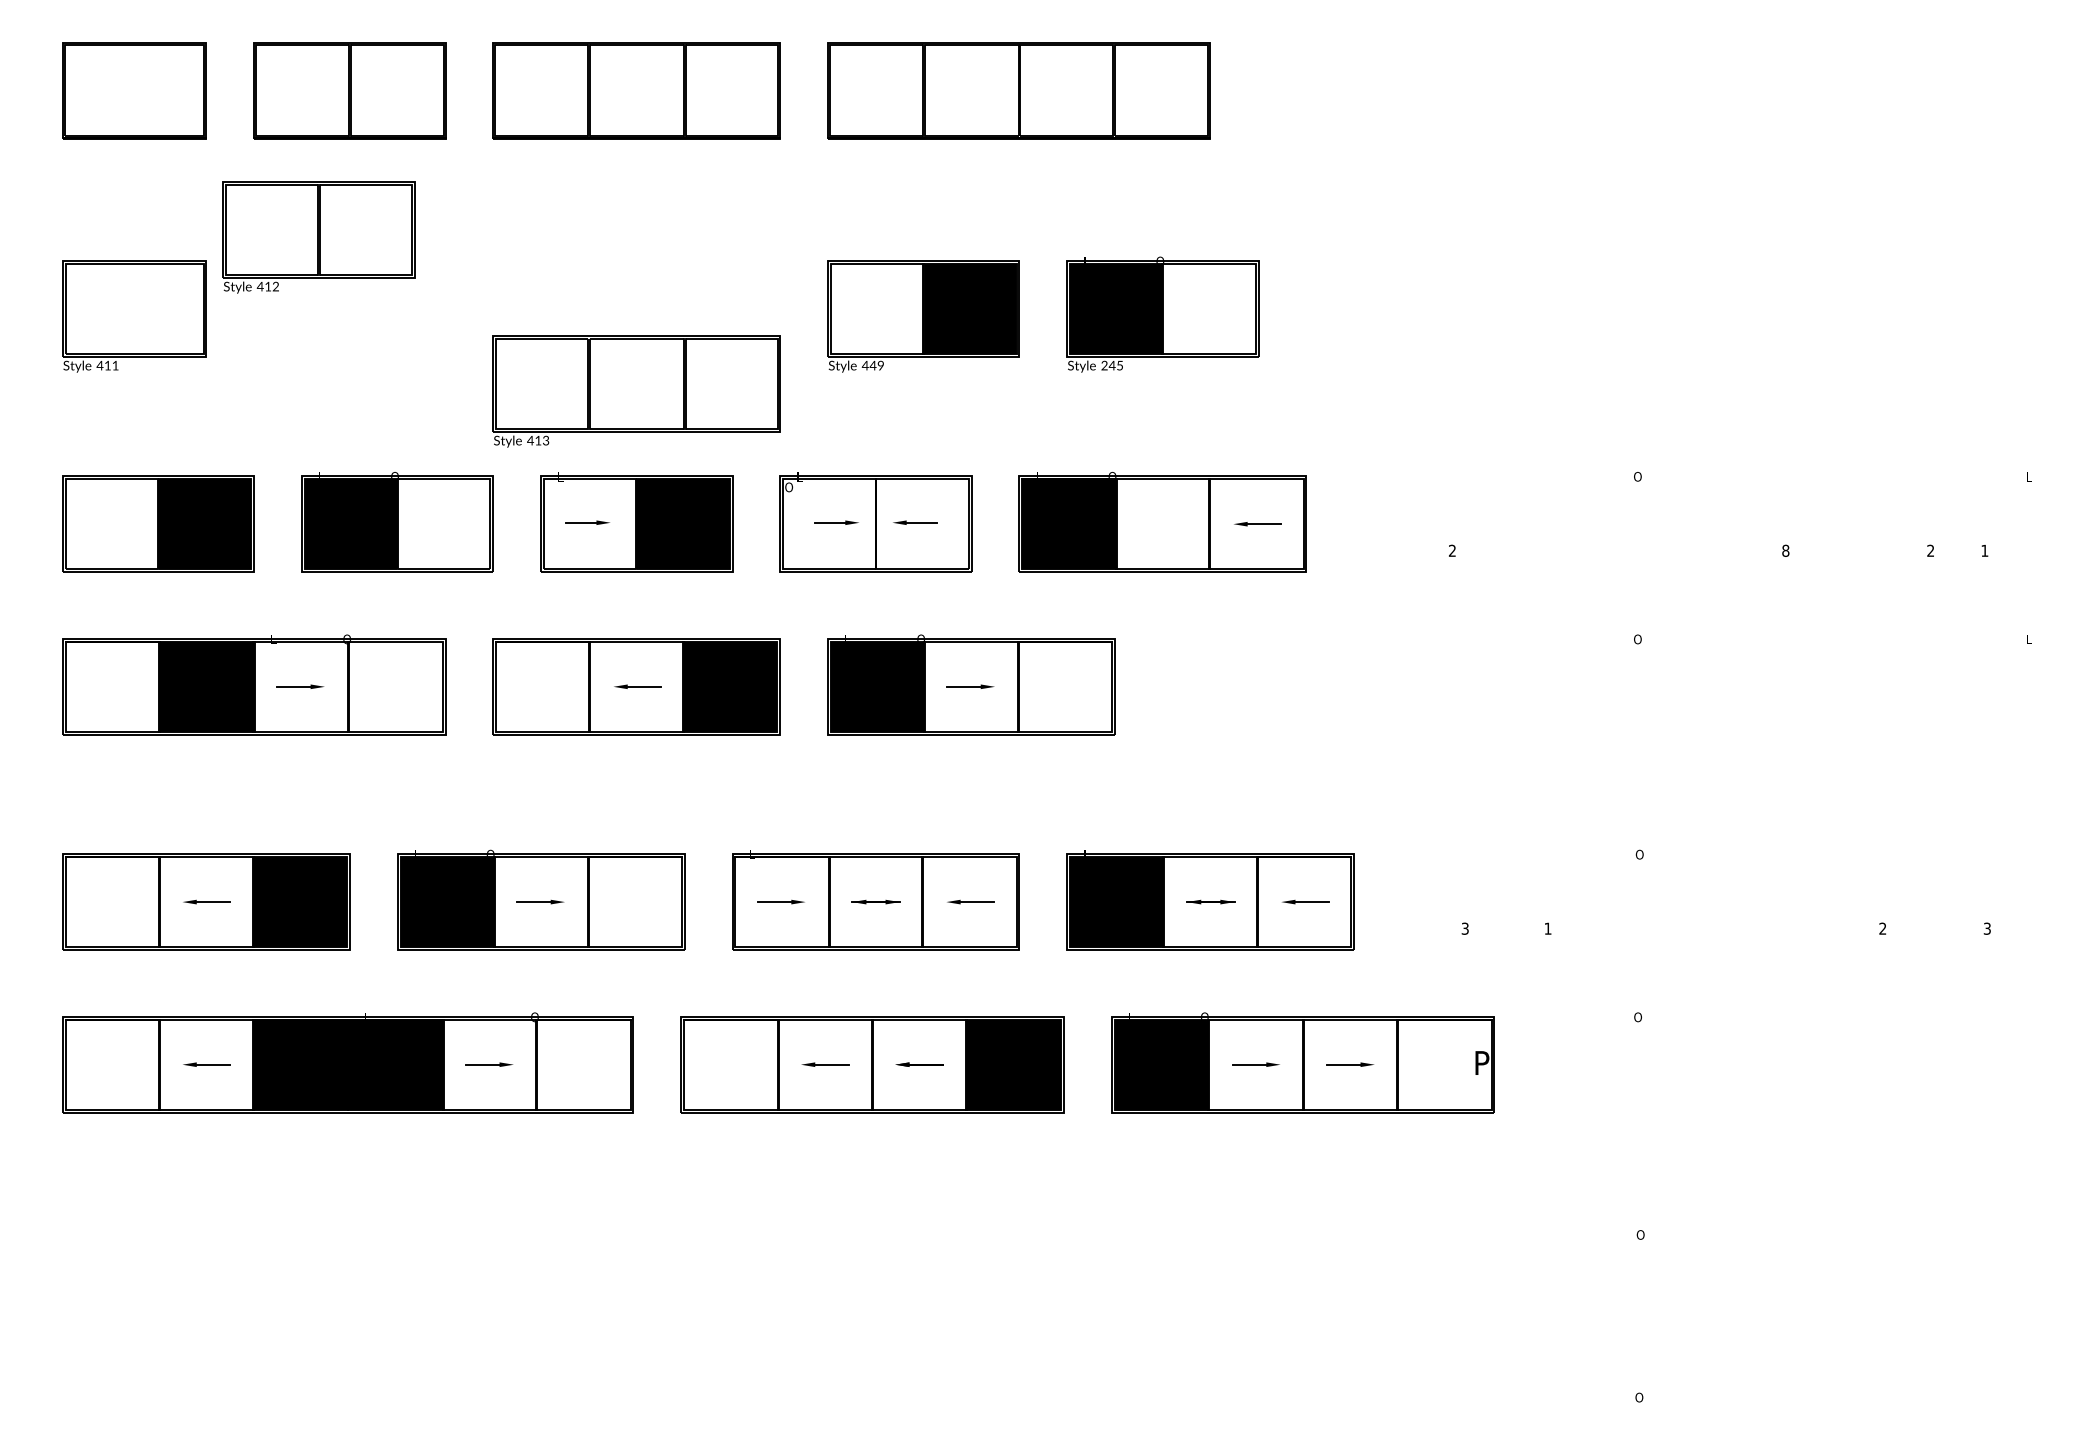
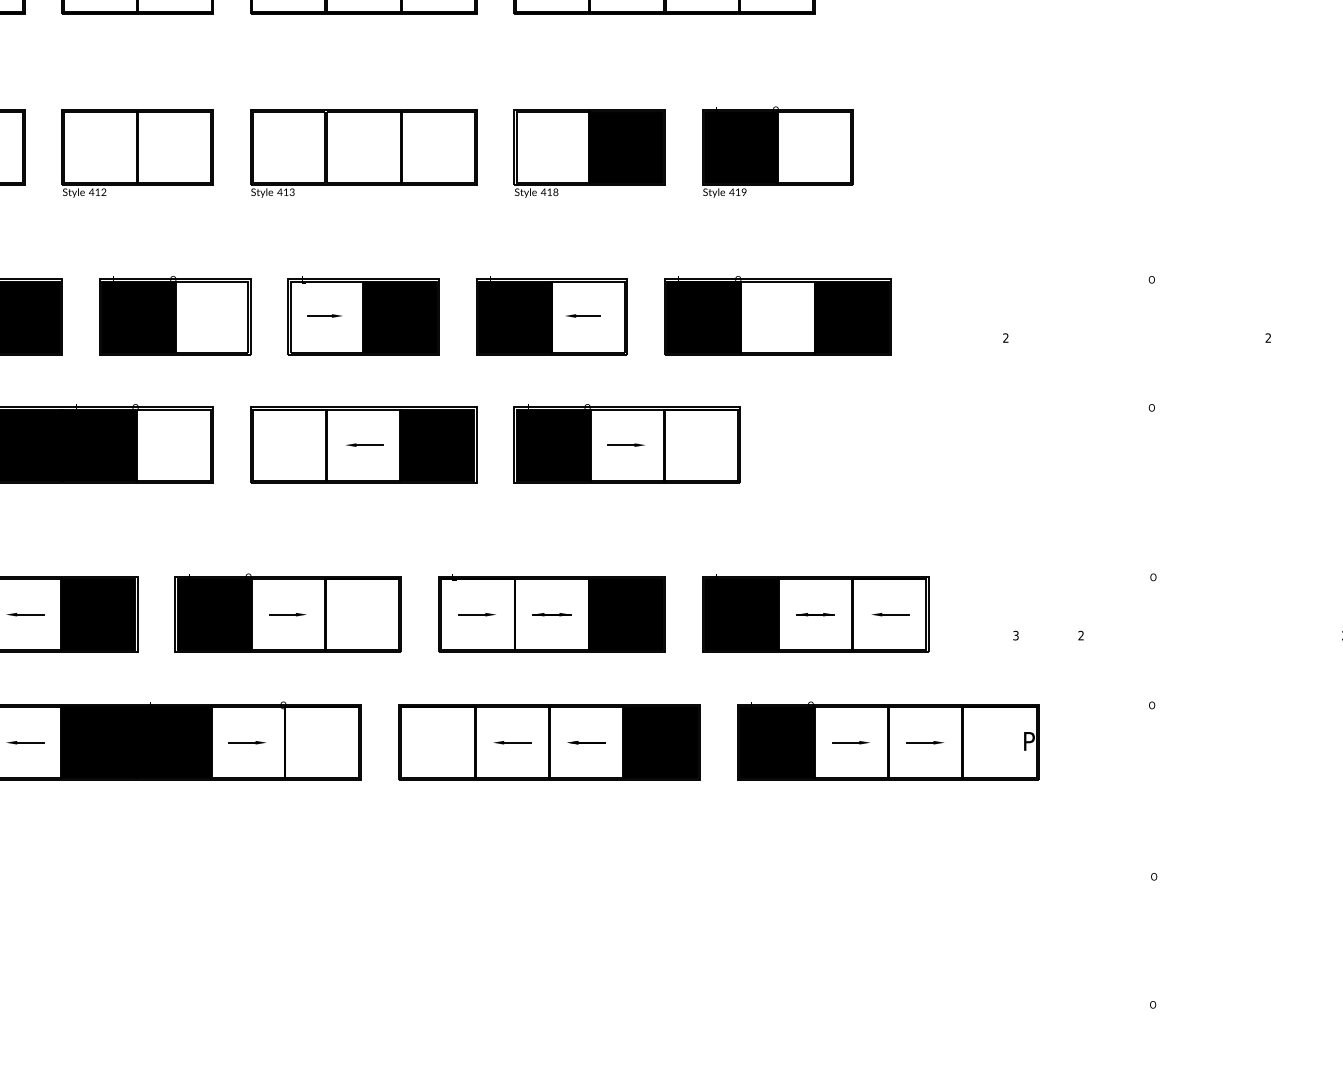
part: (318, 237) -> (137, 153), moved
text: (876, 365) -> (552, 192), 449 -> 418
text: (1111, 365) -> (737, 192), 245 -> 419
part: (636, 391) -> (363, 153), moved
fill: (829, 524) -> (515, 317), added
fill: (1256, 524) -> (851, 317), added
text: (1785, 550) -> (1268, 337), 8 -> 2
fill: (301, 686) -> (99, 444), added
fill: (969, 902) -> (625, 614), added
text: (1547, 928) -> (1080, 635), 1 -> 2

